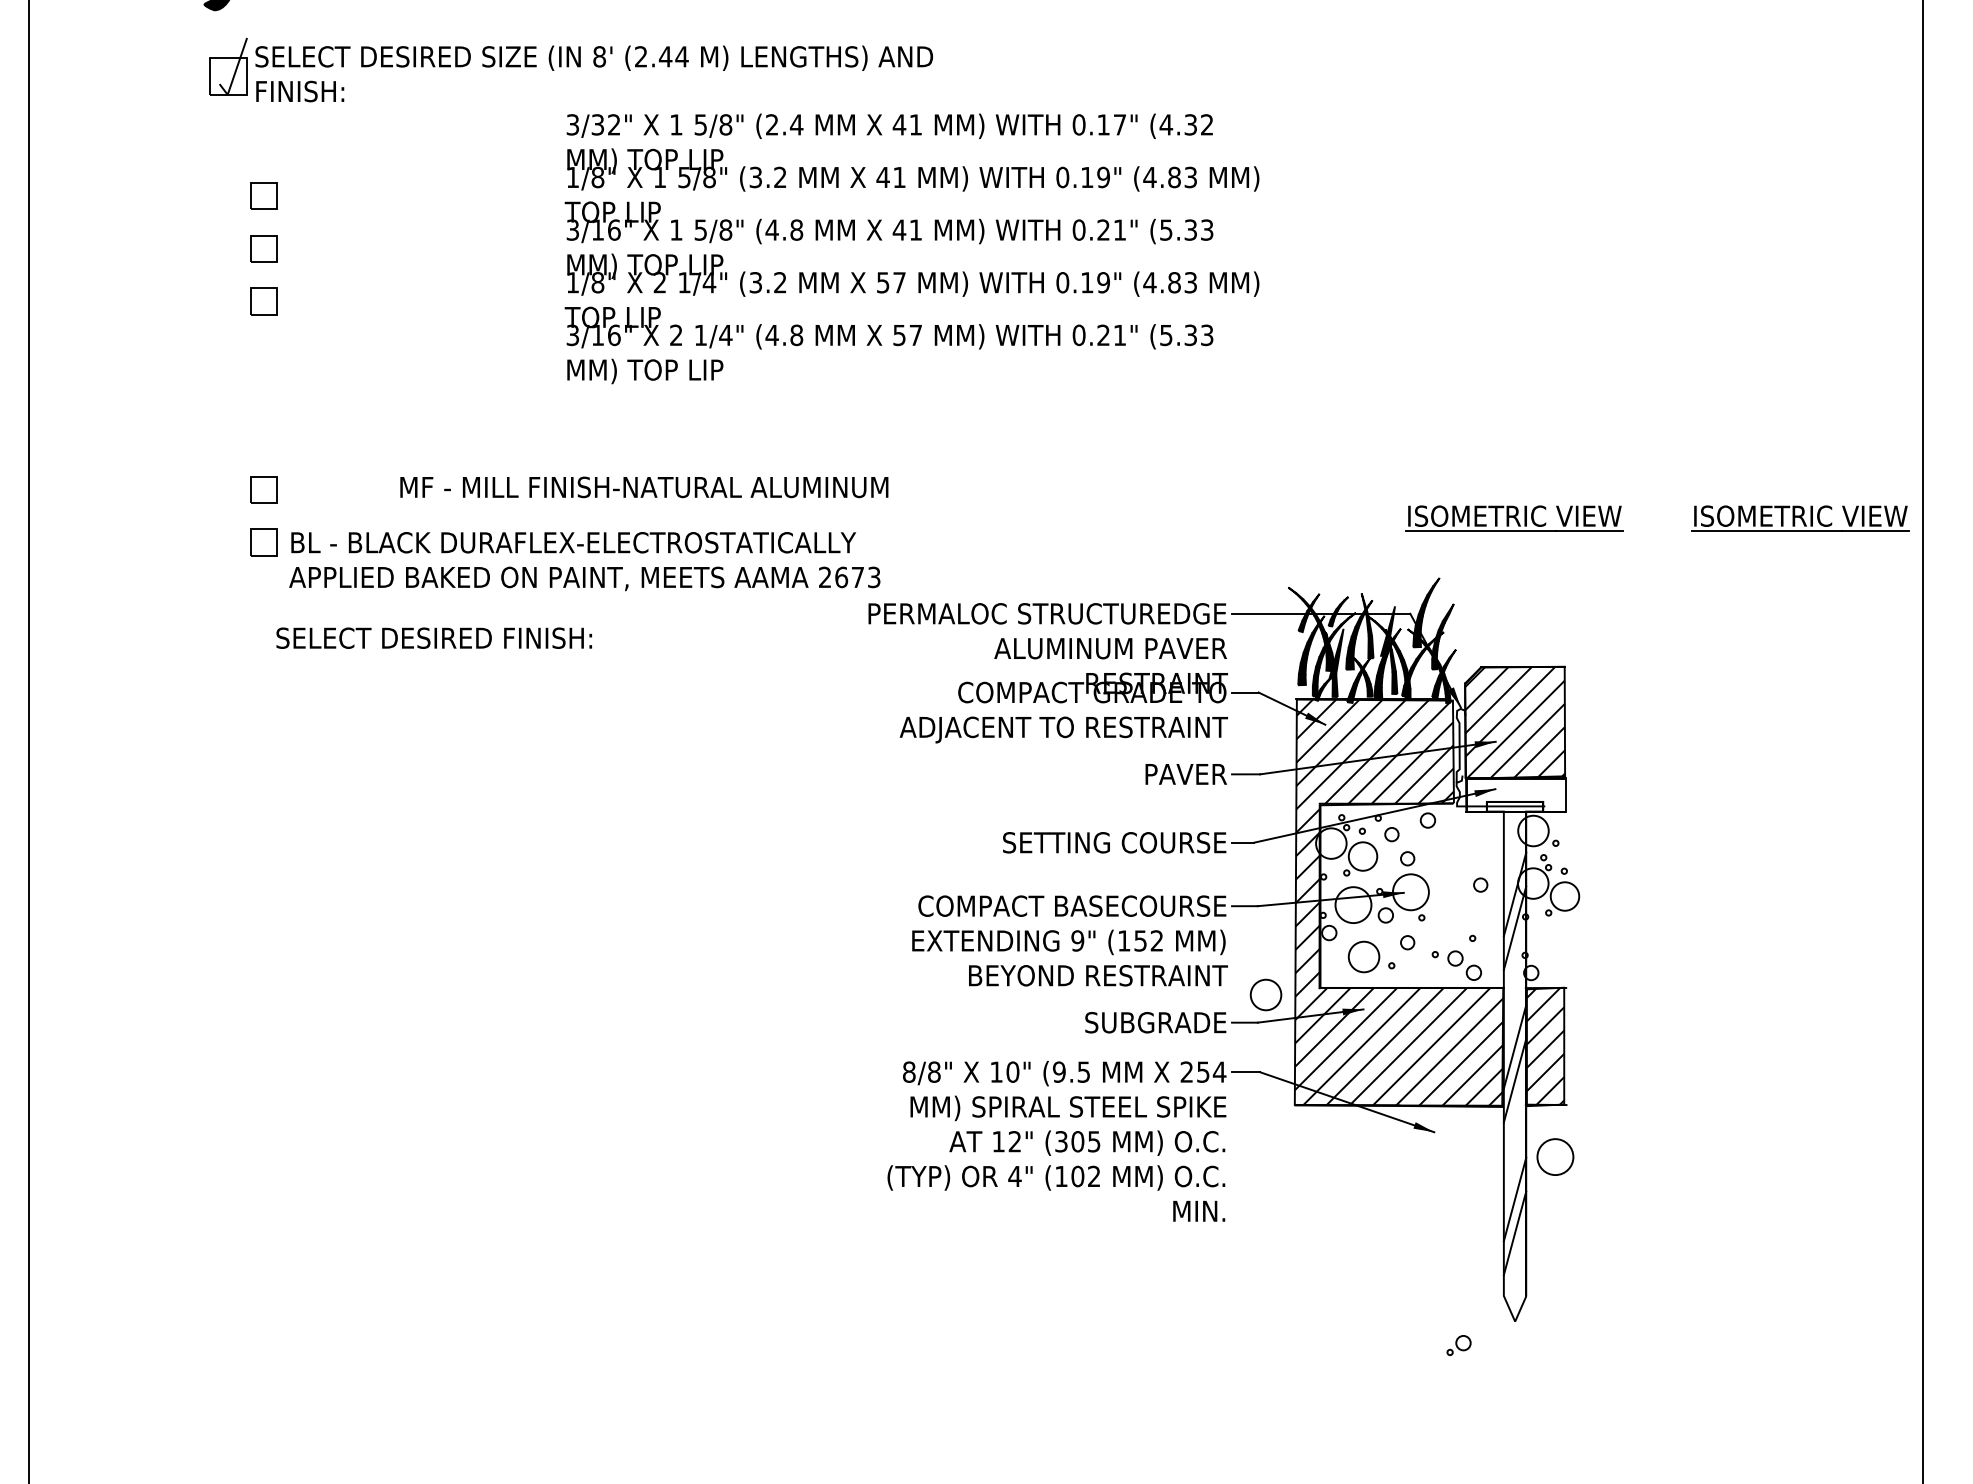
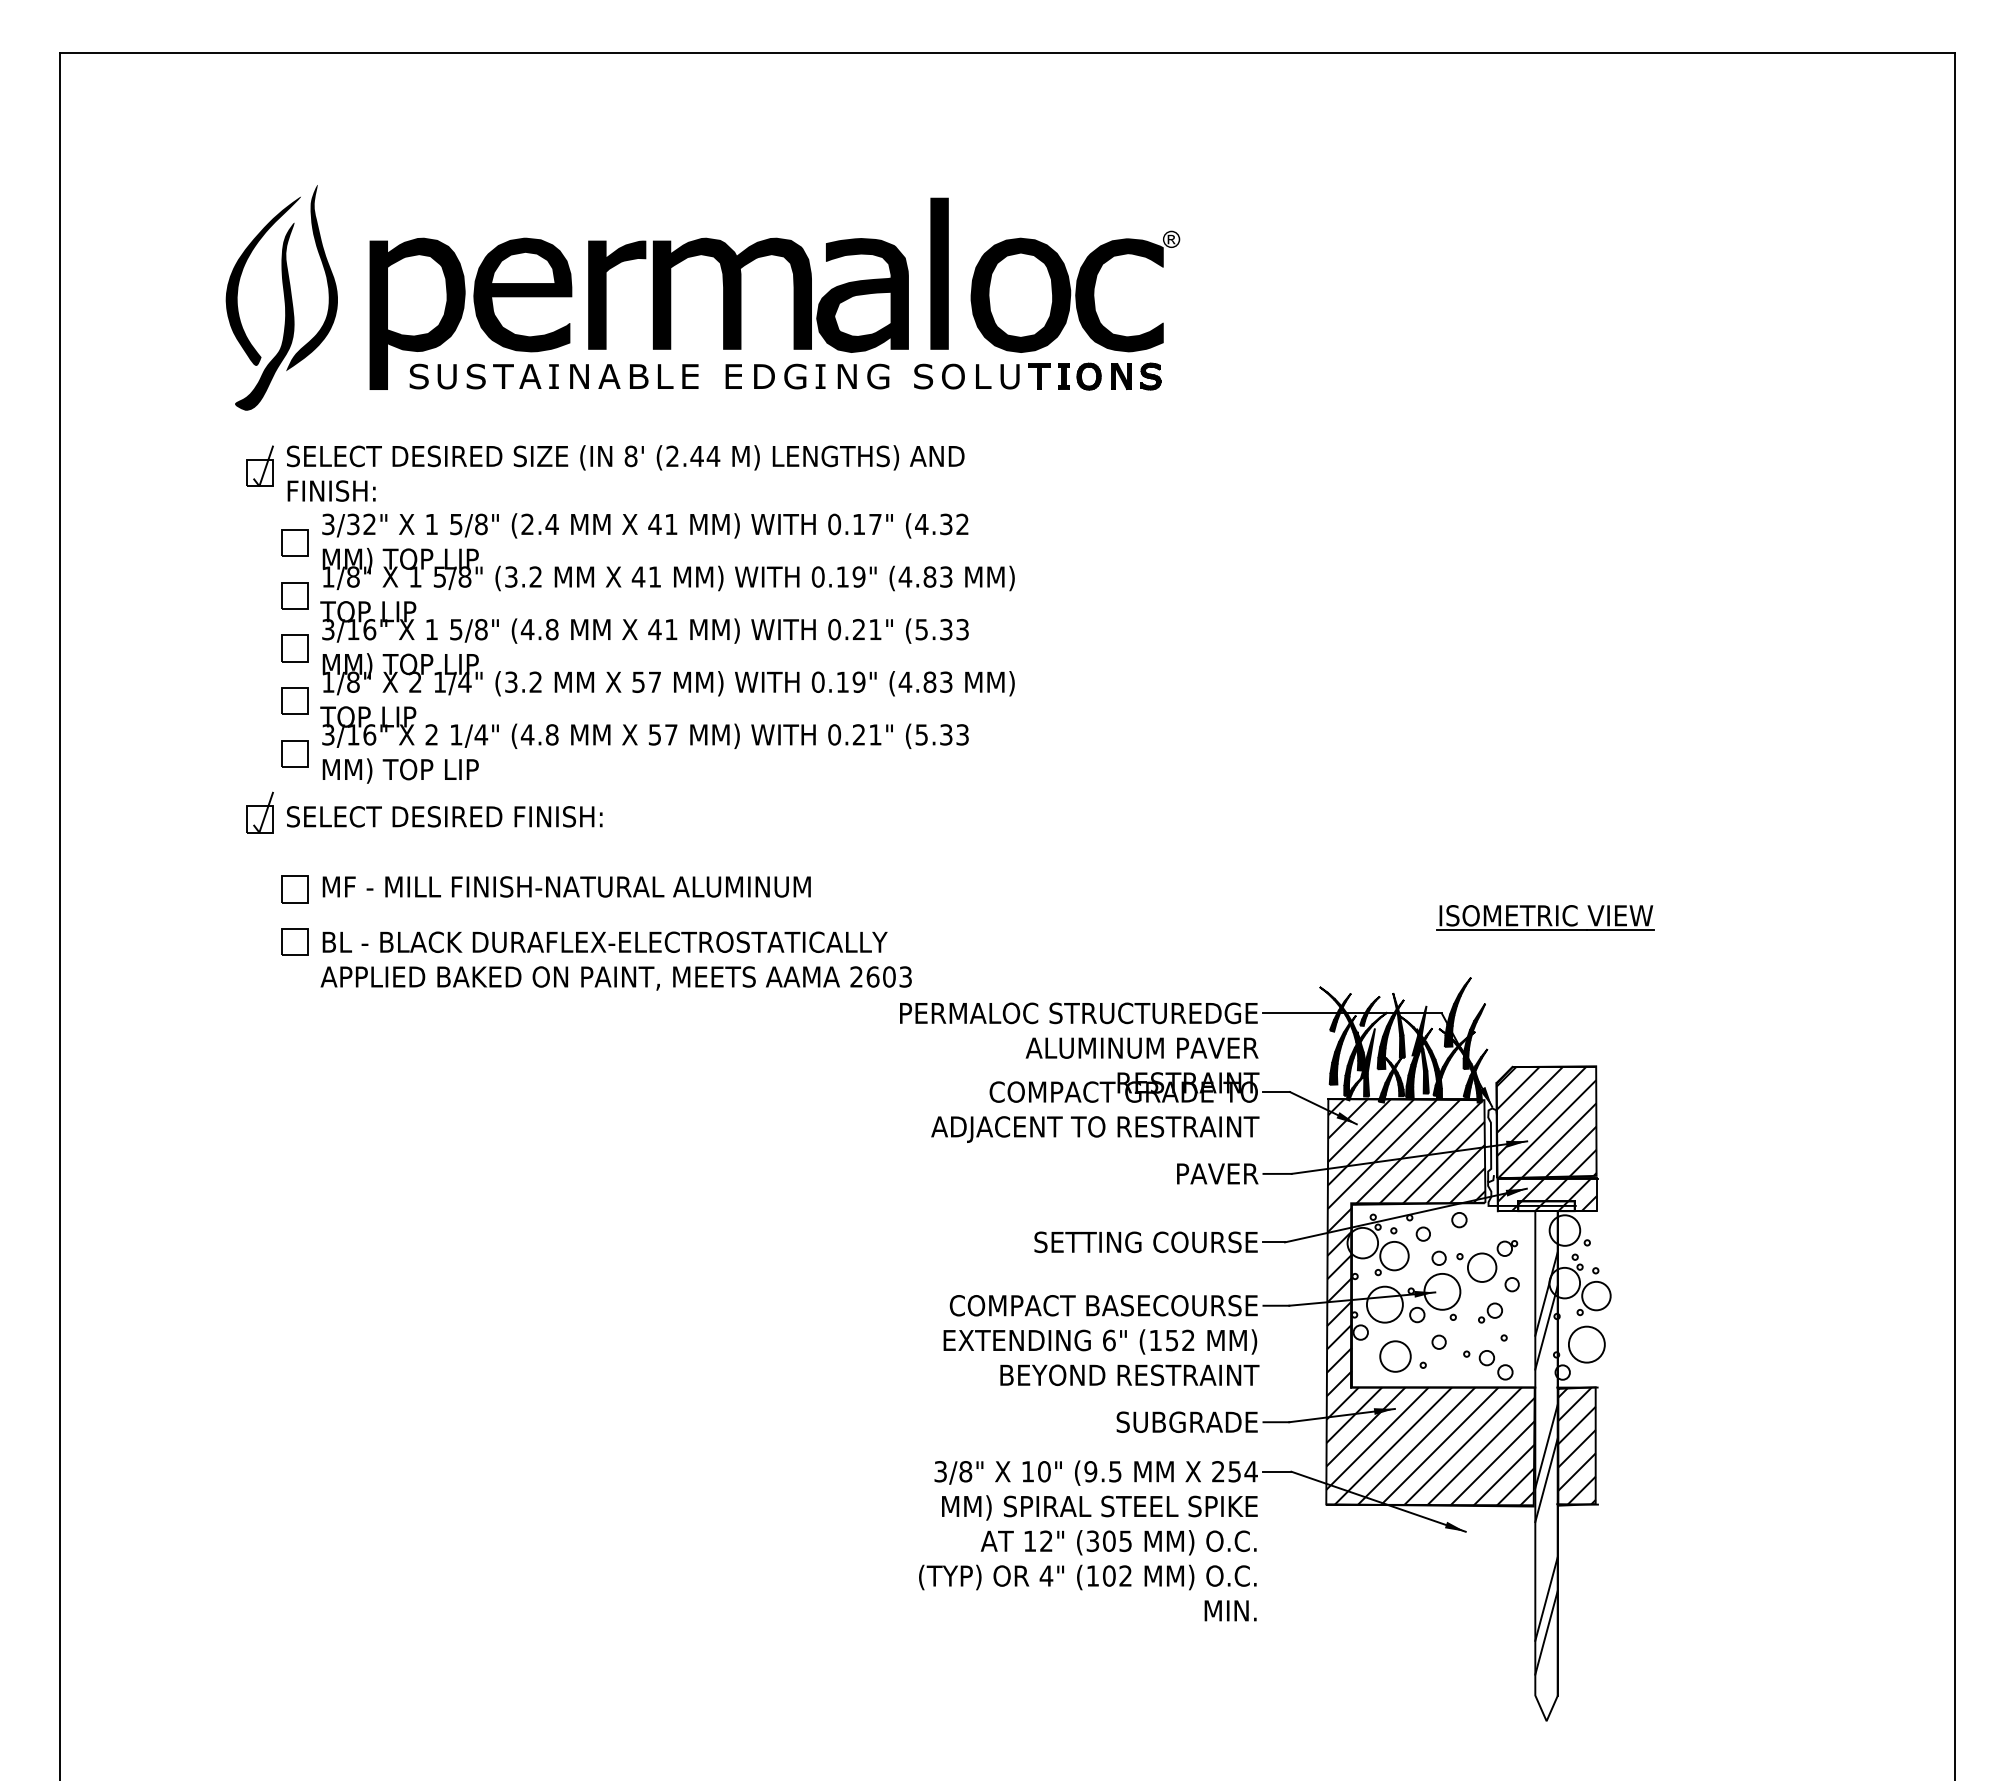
part: (228, 65) -> (259, 465), size x0.71
part: (263, 142) -> (294, 542), added
text: (912, 248) -> (667, 648), moved
part: (263, 353) -> (294, 753), added
part: (228, 412) -> (259, 812), added
text: (644, 486) -> (566, 886), moved
part: (1800, 517) -> (1831, 917), removed
text: (858, 576) -> (889, 976), 2673 -> 2603
text: (434, 637) -> (444, 816), moved
hatch: (1516, 794) -> (1547, 1194), added
part: (1456, 861) -> (1487, 1261), added
text: (1077, 940) -> (1108, 1340), 9" -> 6"
circle: (1266, 994) -> (1297, 1394), removed
text: (909, 1071) -> (940, 1471), 8/8" -> 3/8"
circle: (1555, 1156) -> (1586, 1344), moved
part: (1459, 1344) -> (1490, 1312), moved

